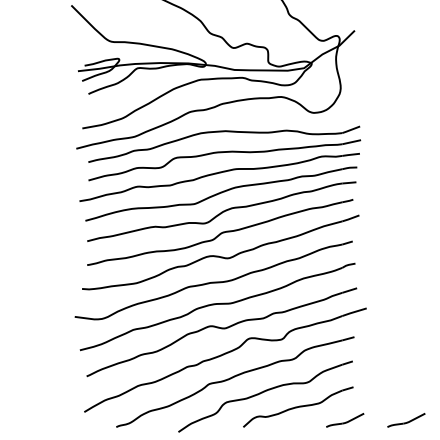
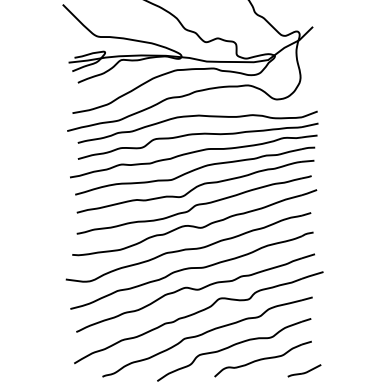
part: (406, 419) -> (358, 370), removed

